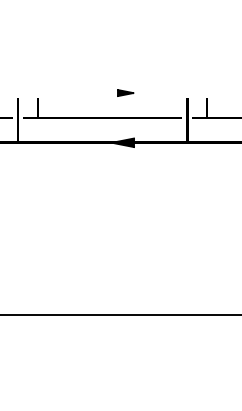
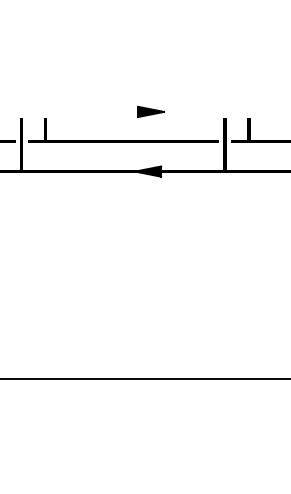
part: (125, 92) -> (150, 111), size x1.43

